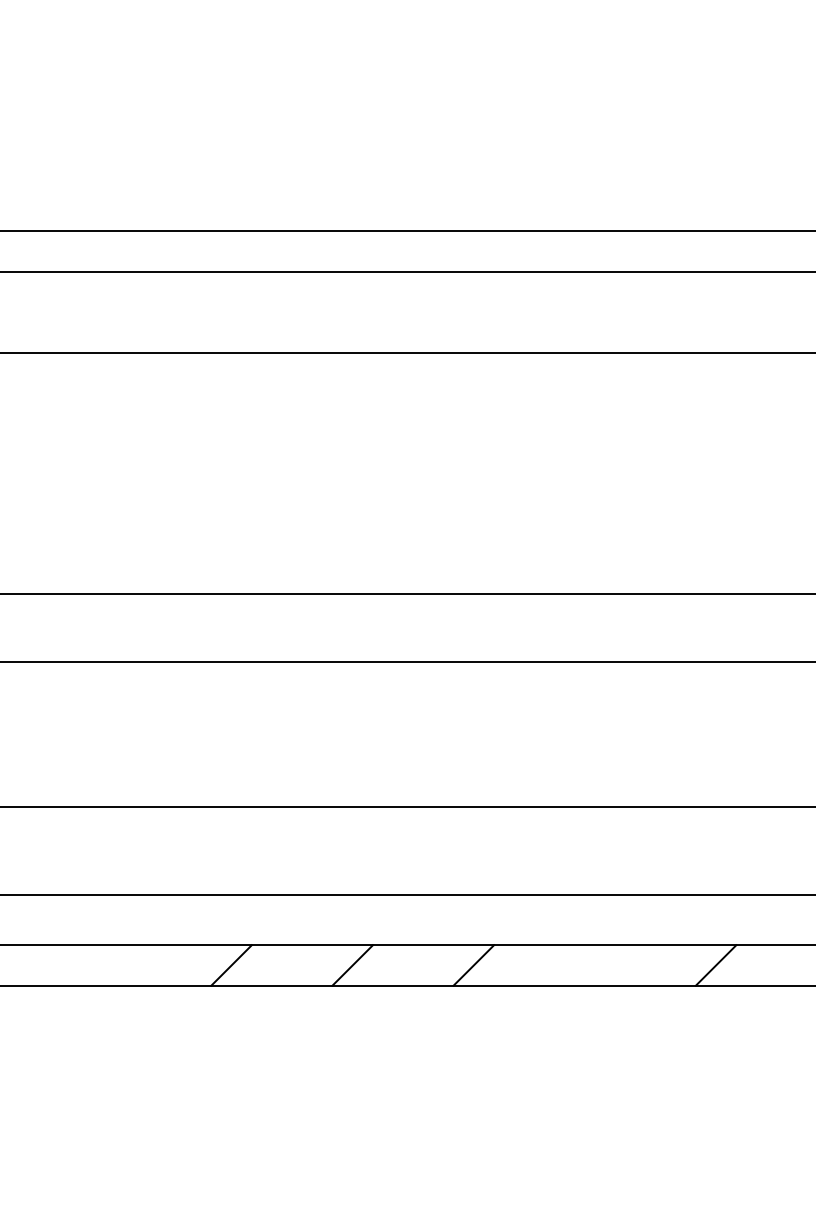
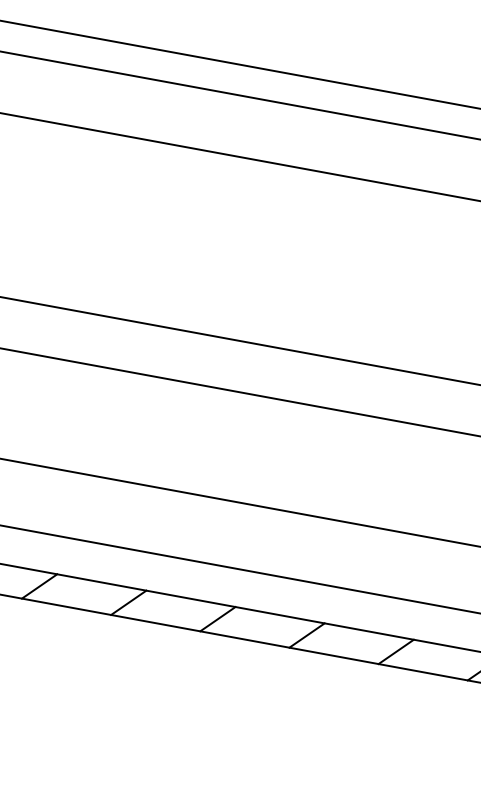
line: (110, 965) -> (39, 586), added
line: (594, 965) -> (395, 651), added

